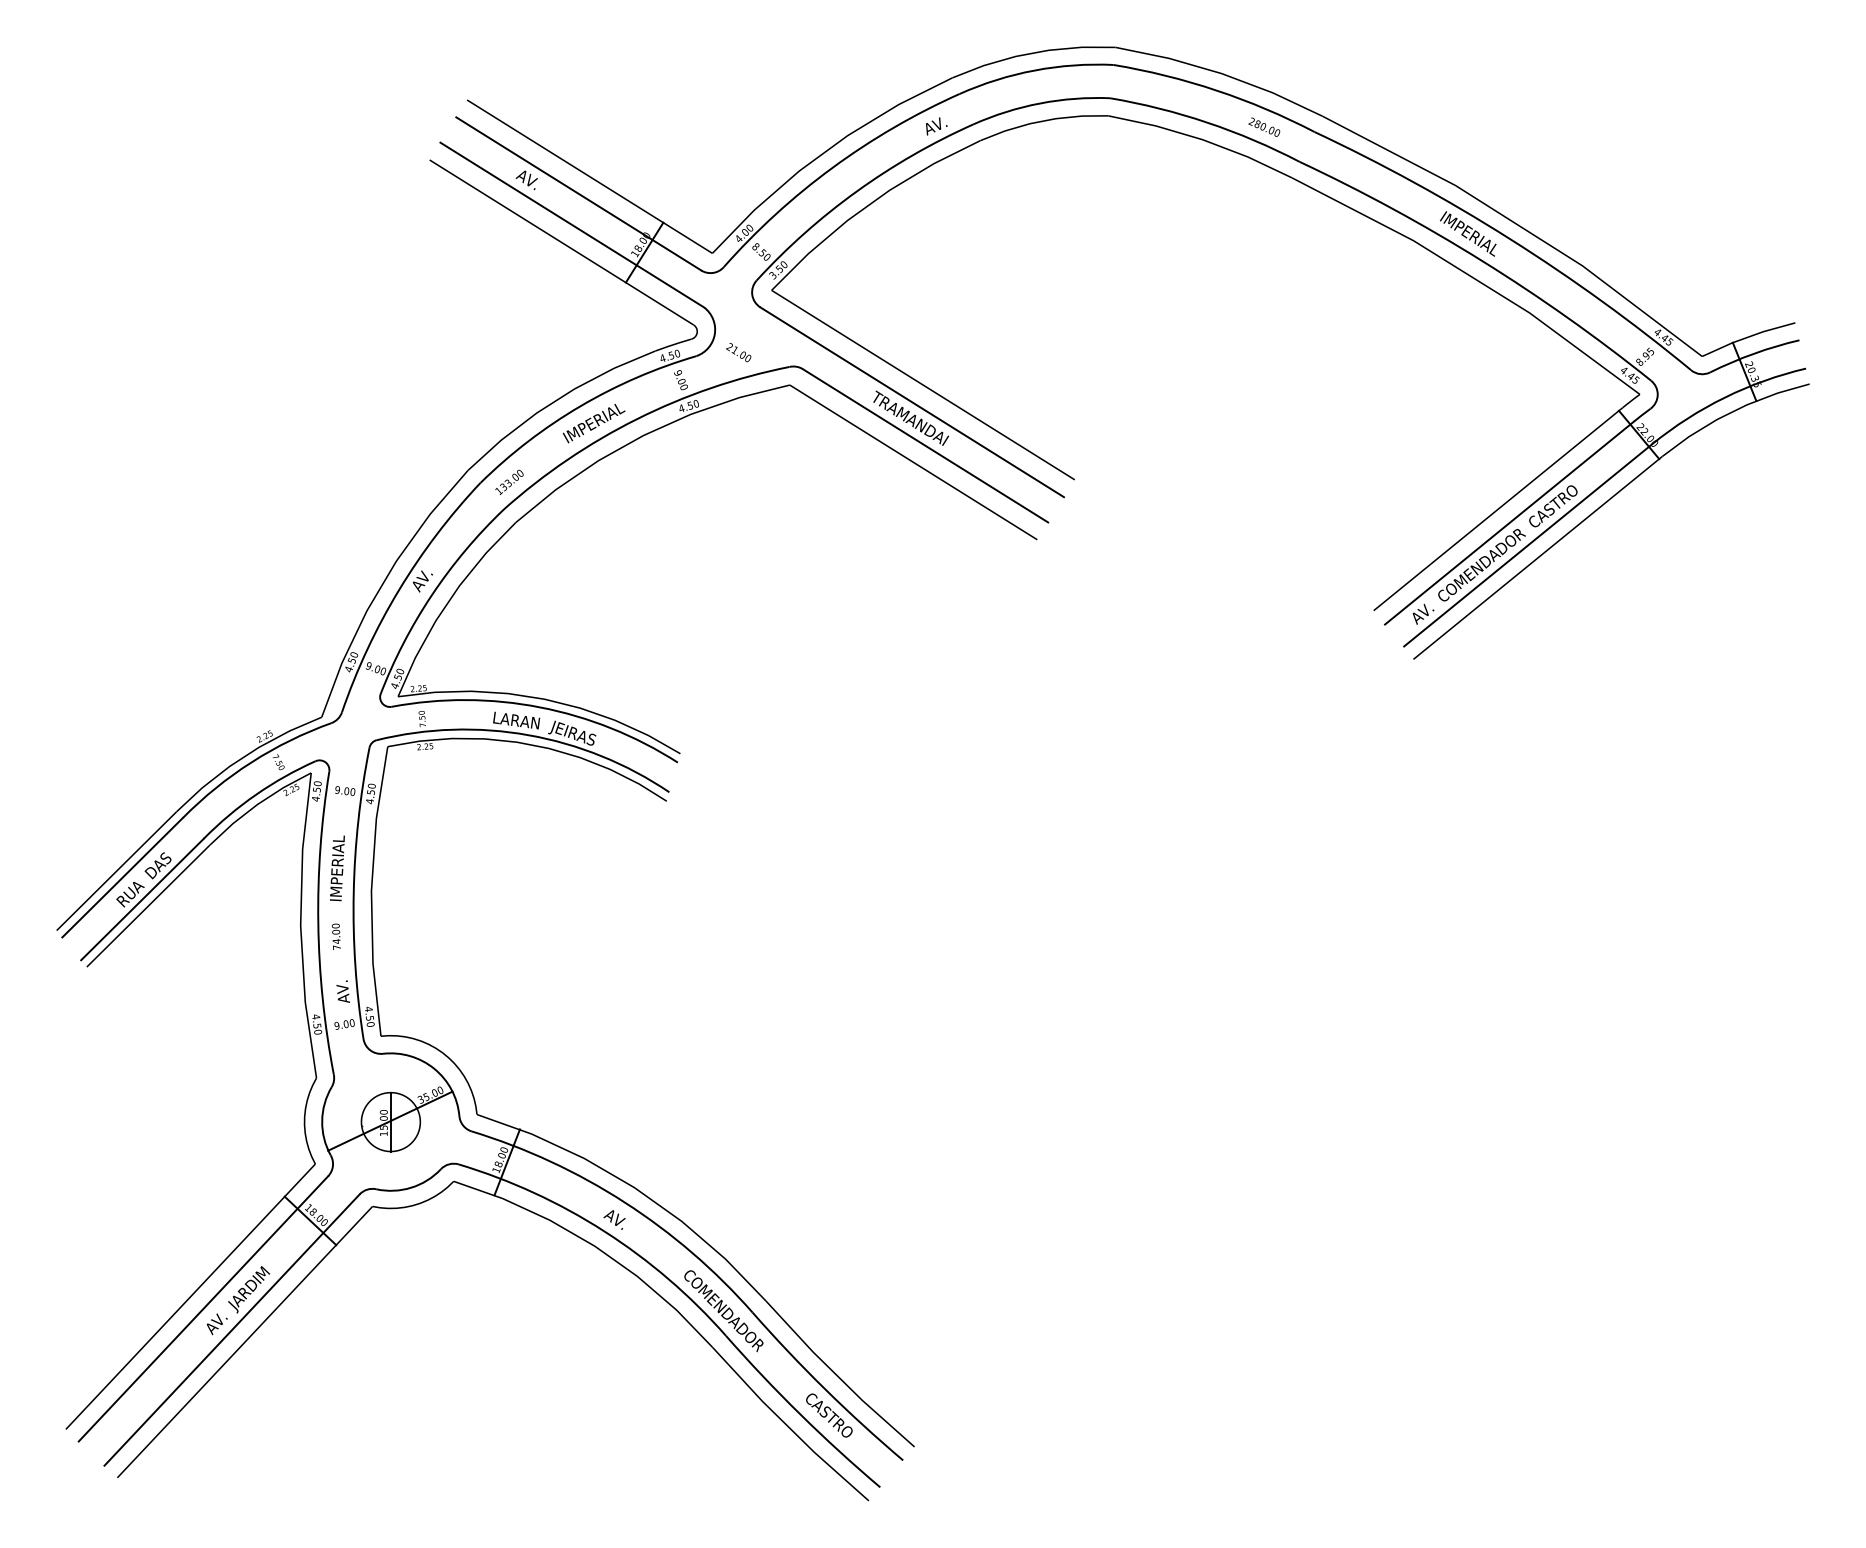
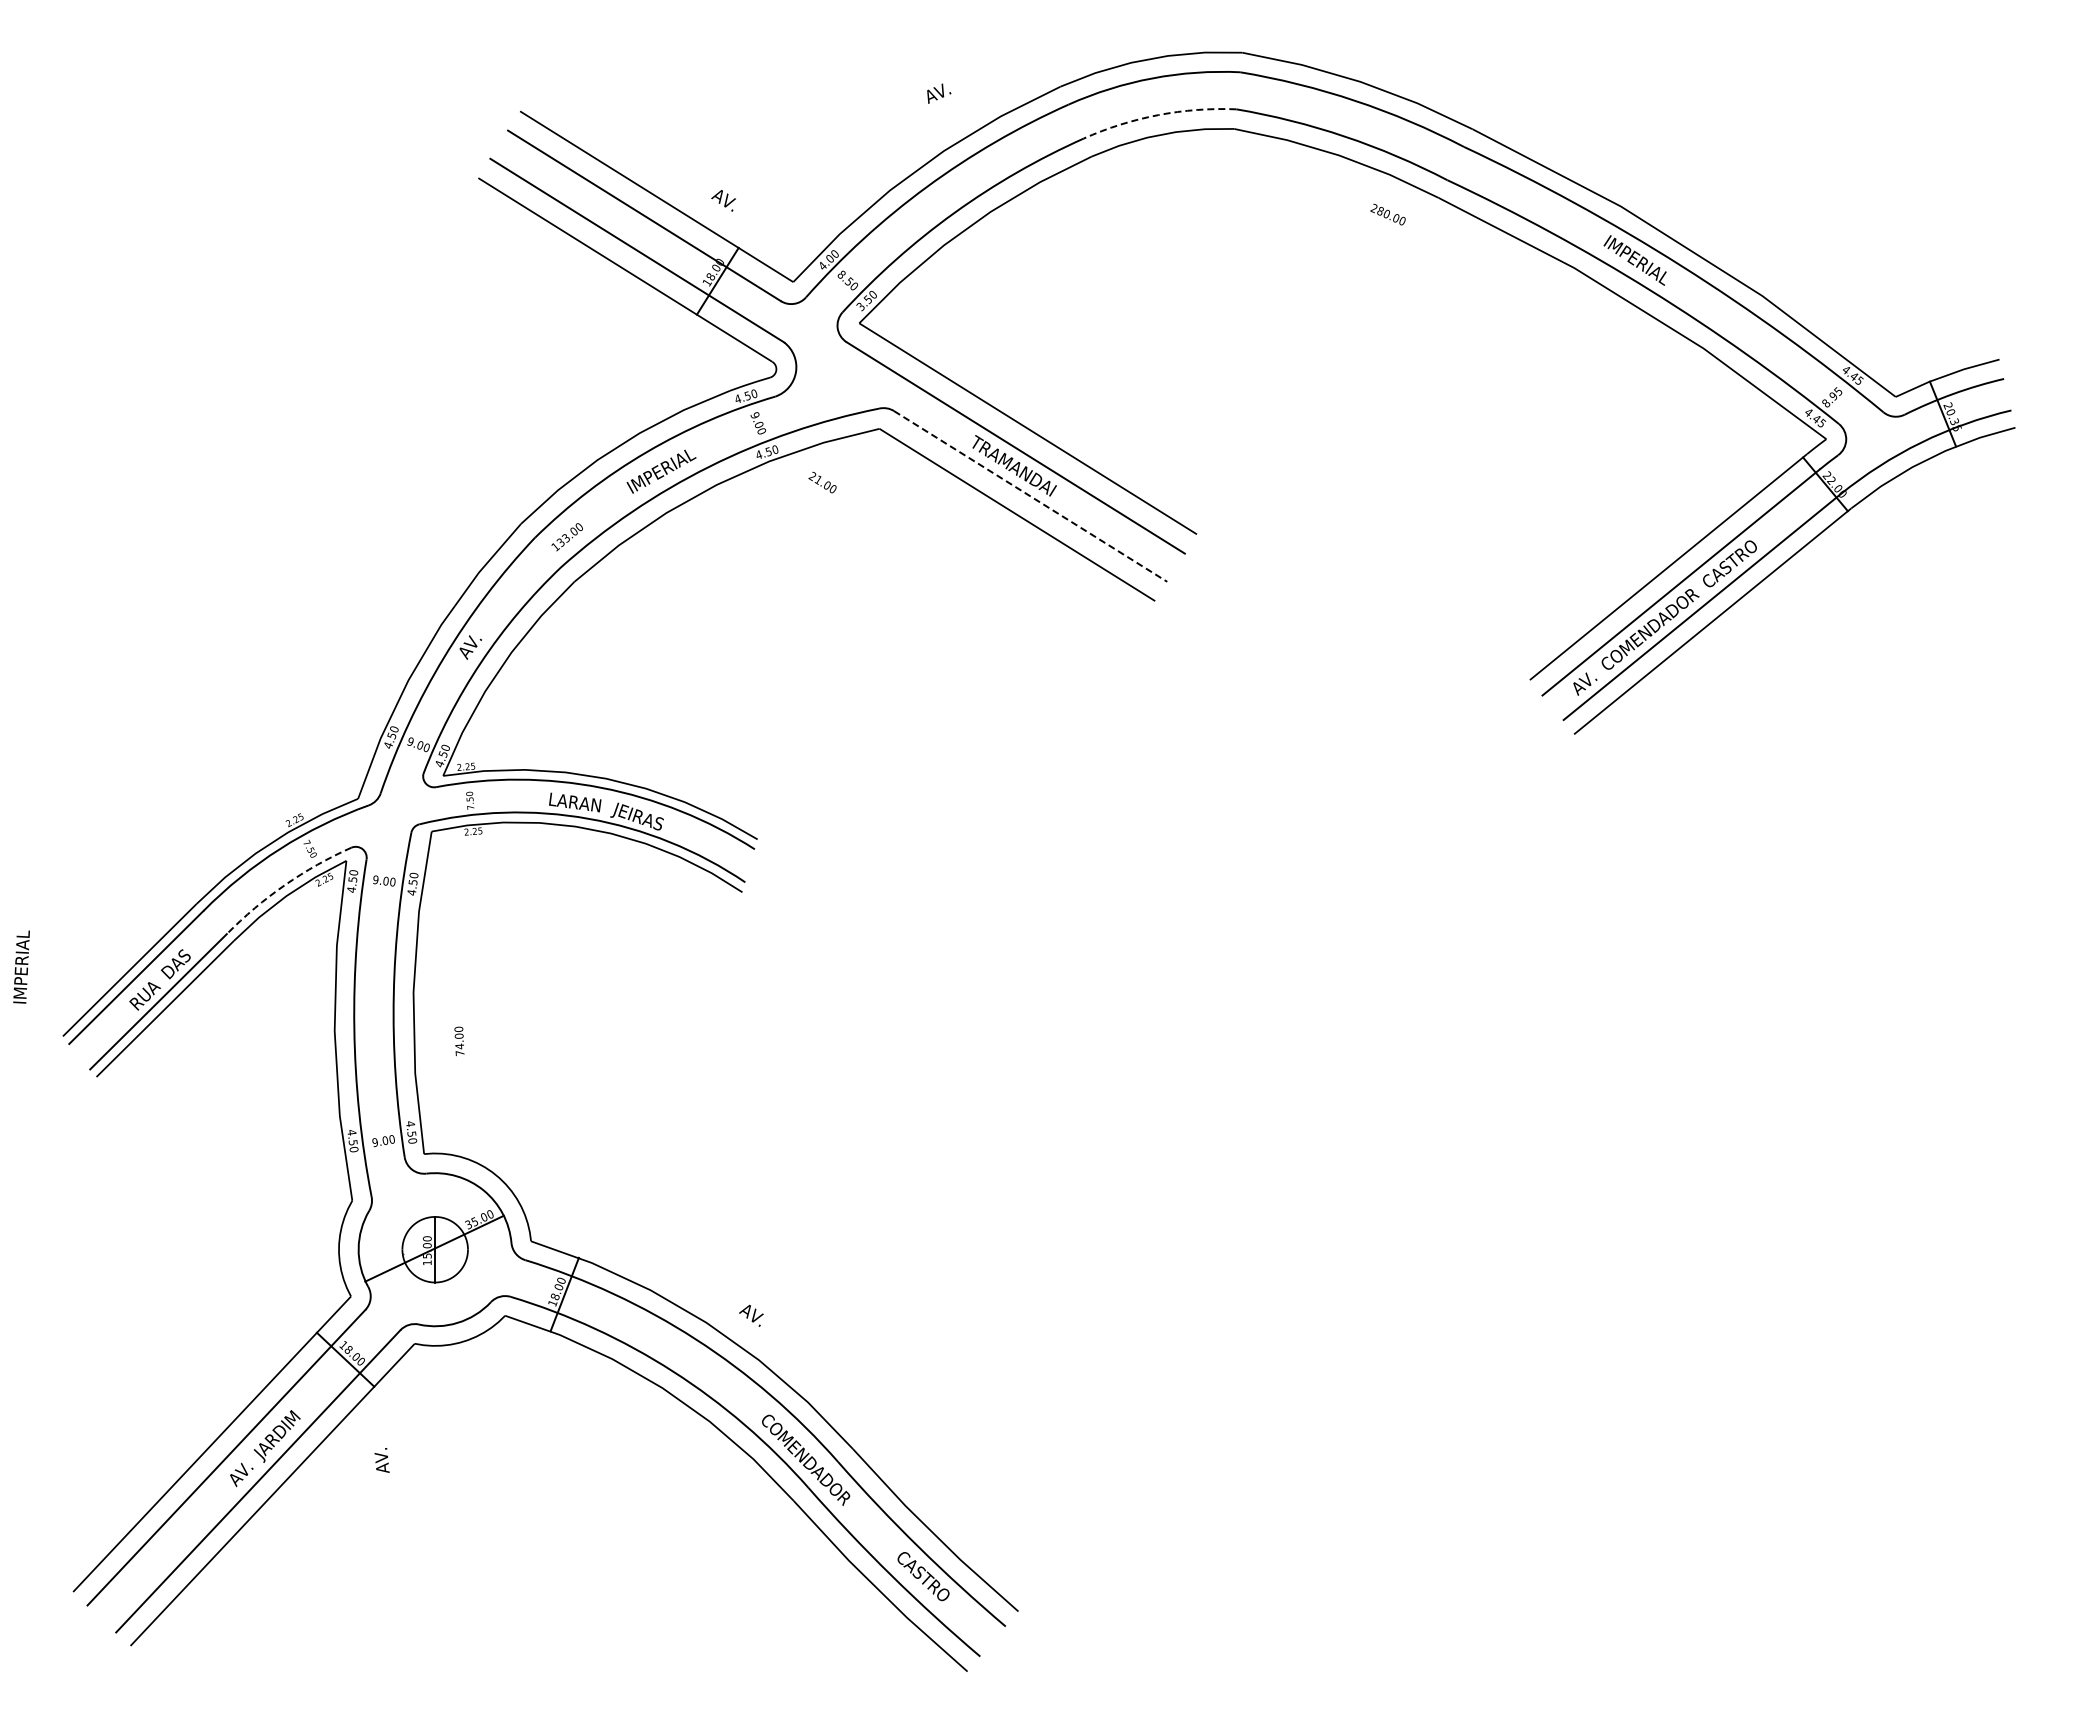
arc: (1040, 103) -> (1158, 115), solid -> dashed
text: (937, 126) -> (939, 93), moved
text: (1263, 127) -> (1387, 214), moved
text: (526, 180) -> (723, 200), moved
text: (738, 352) -> (822, 482), moved
line: (926, 445) -> (1031, 496), solid -> dashed
arc: (256, 795) -> (285, 885), solid -> dashed
text: (337, 867) -> (21, 966), moved
text: (336, 936) -> (459, 1041), moved
text: (342, 991) -> (381, 1460), moved
text: (614, 1219) -> (751, 1315), moved

